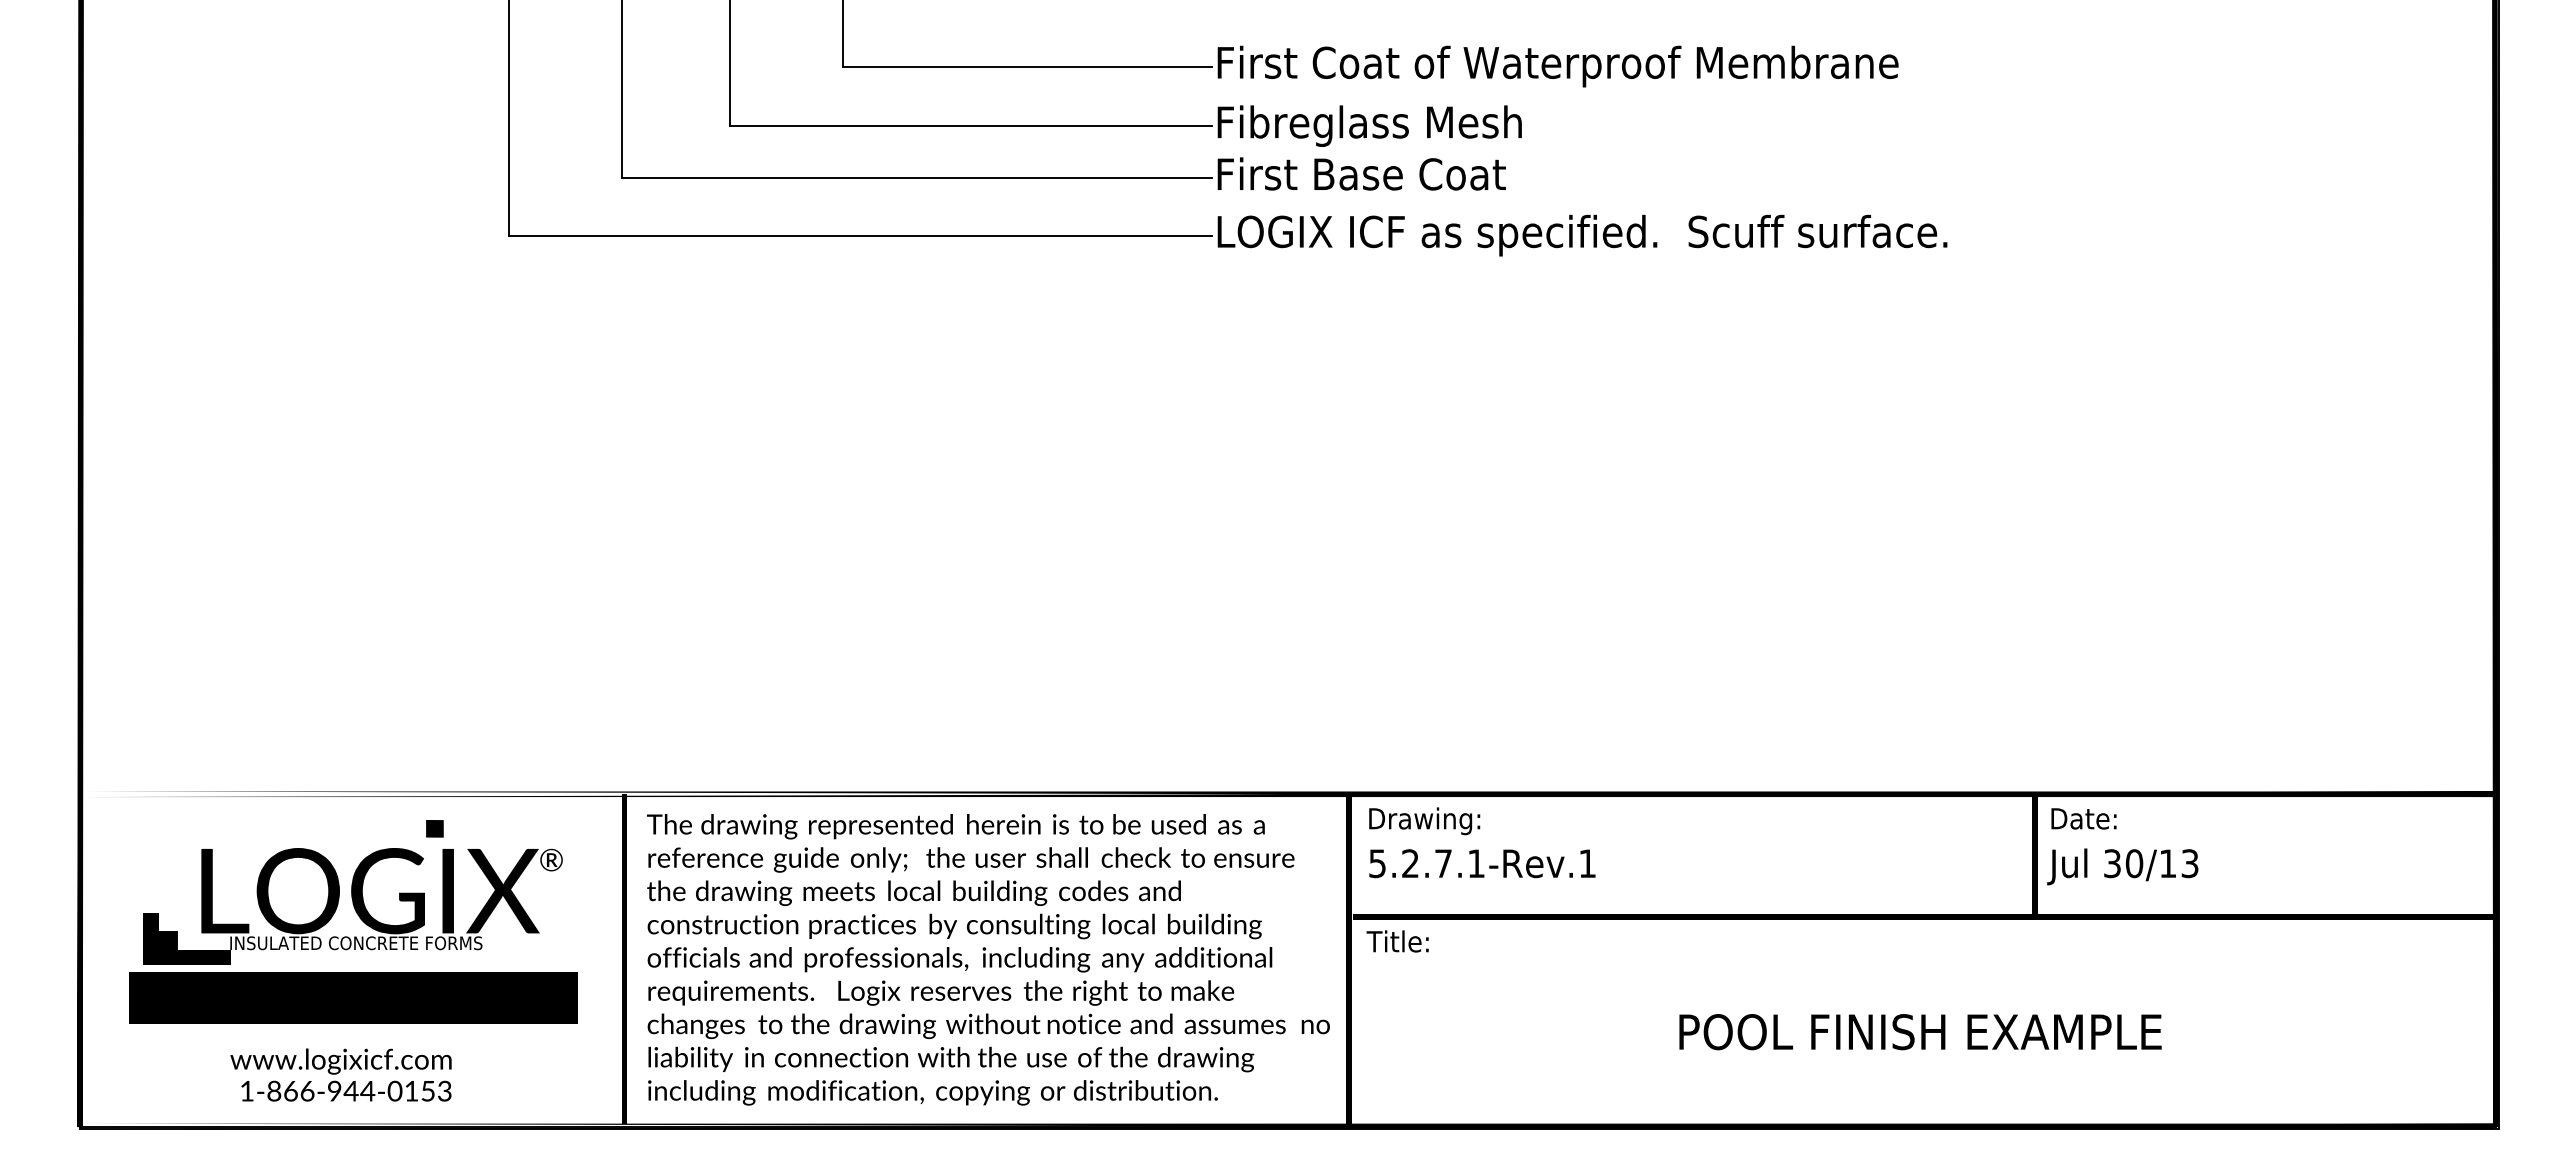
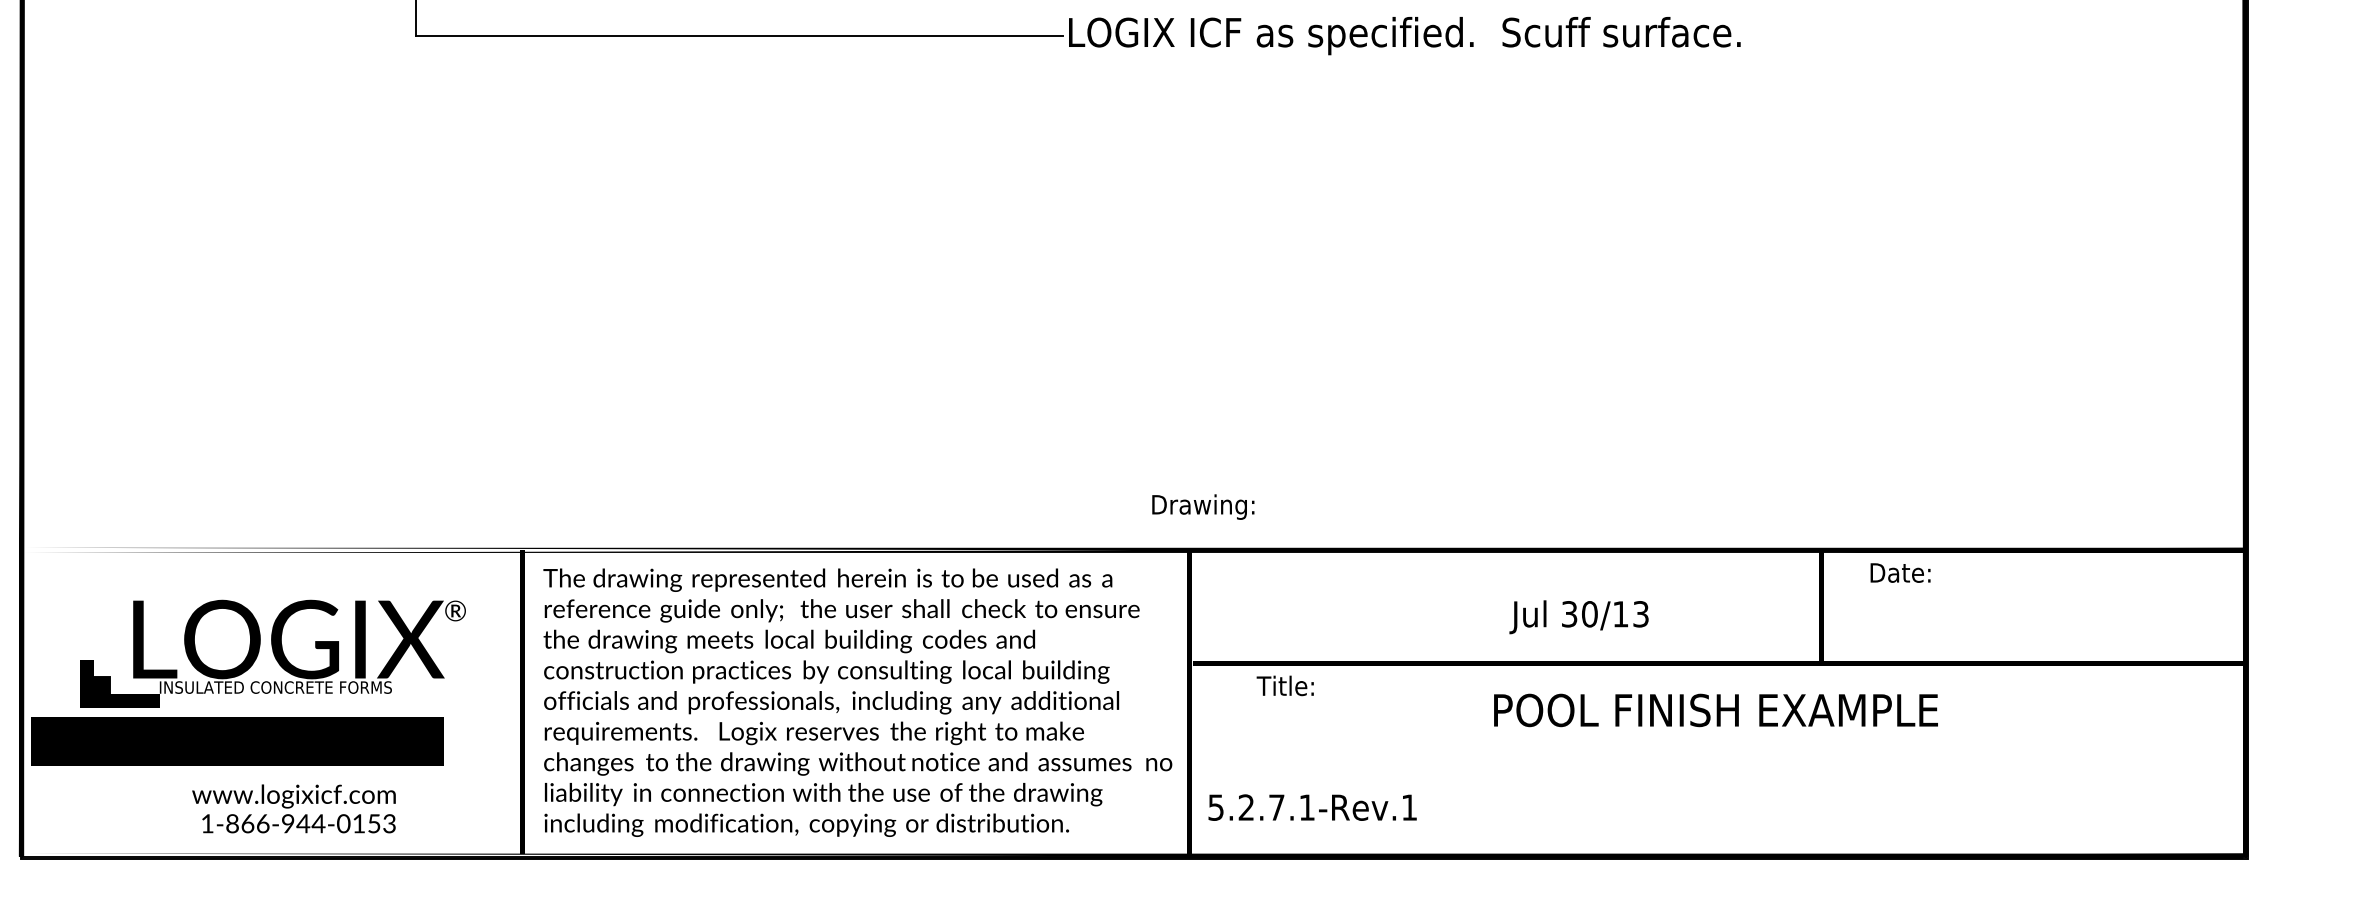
text: (2083, 818) -> (1900, 572), moved
text: (1424, 821) -> (1203, 507), moved
fill: (434, 828) -> (347, 581), removed
text: (1482, 863) -> (1312, 807), moved
text: (2122, 866) -> (1578, 616), moved
text: (1397, 941) -> (1285, 685), moved
text: (353, 997) -> (237, 741), moved
text: (1920, 1032) -> (1715, 710), moved
text: (340, 1074) -> (293, 808), moved

